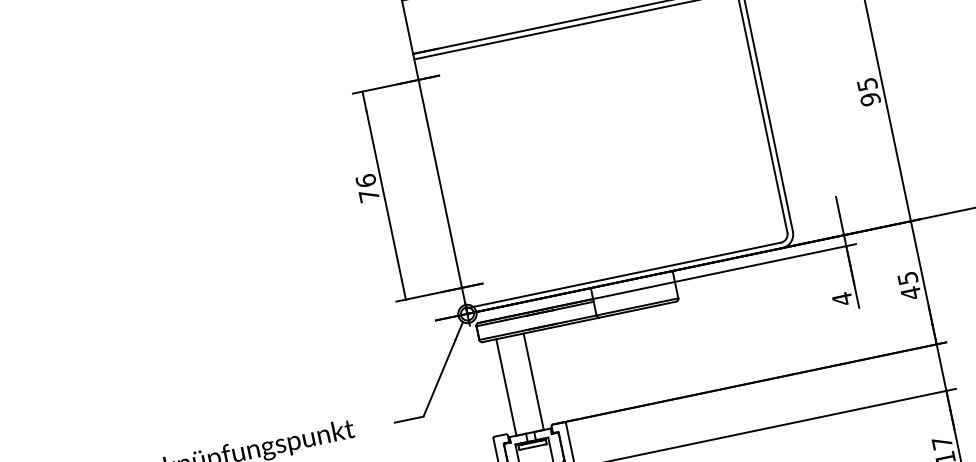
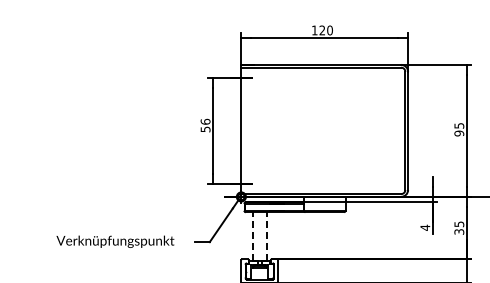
text: (369, 195) -> (205, 129), 76 -> 56
text: (911, 292) -> (459, 231), 45 -> 35
line: (533, 381) -> (266, 236), solid -> dashed
line: (505, 387) -> (252, 236), solid -> dashed

